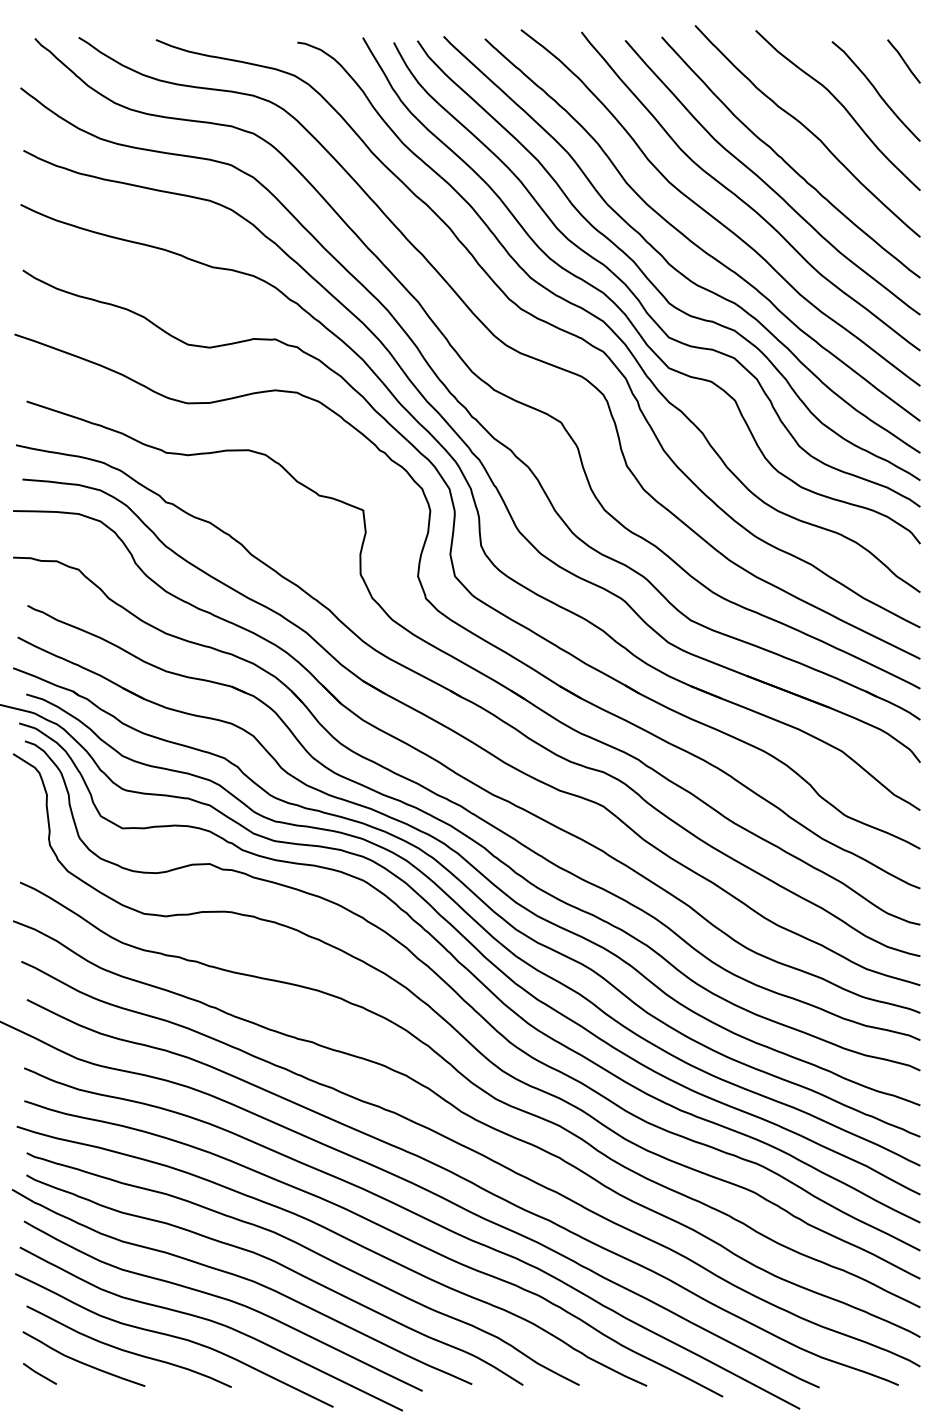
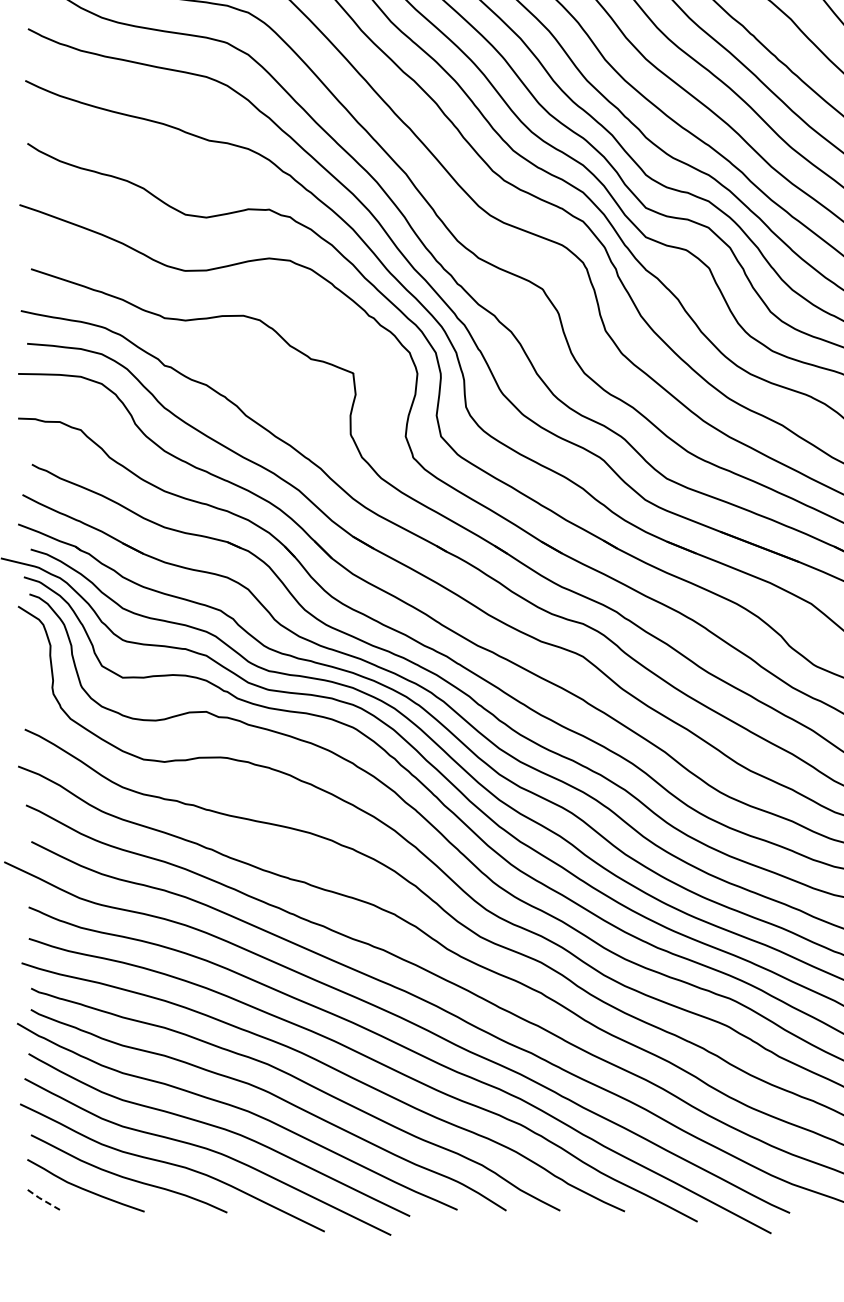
line: (39, 1374) -> (43, 1200), solid -> dashed

